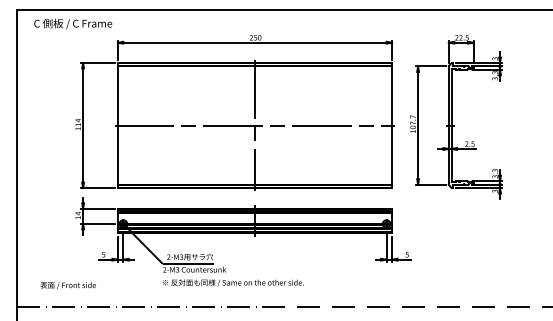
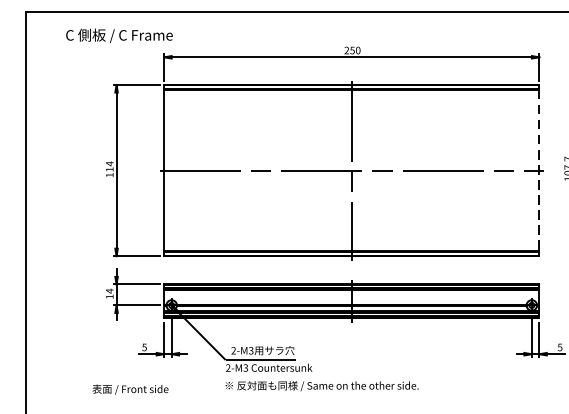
text: (73, 23) -> (119, 35), moved
line: (392, 126) -> (539, 171), solid -> dashed
text: (67, 285) -> (129, 389), moved

